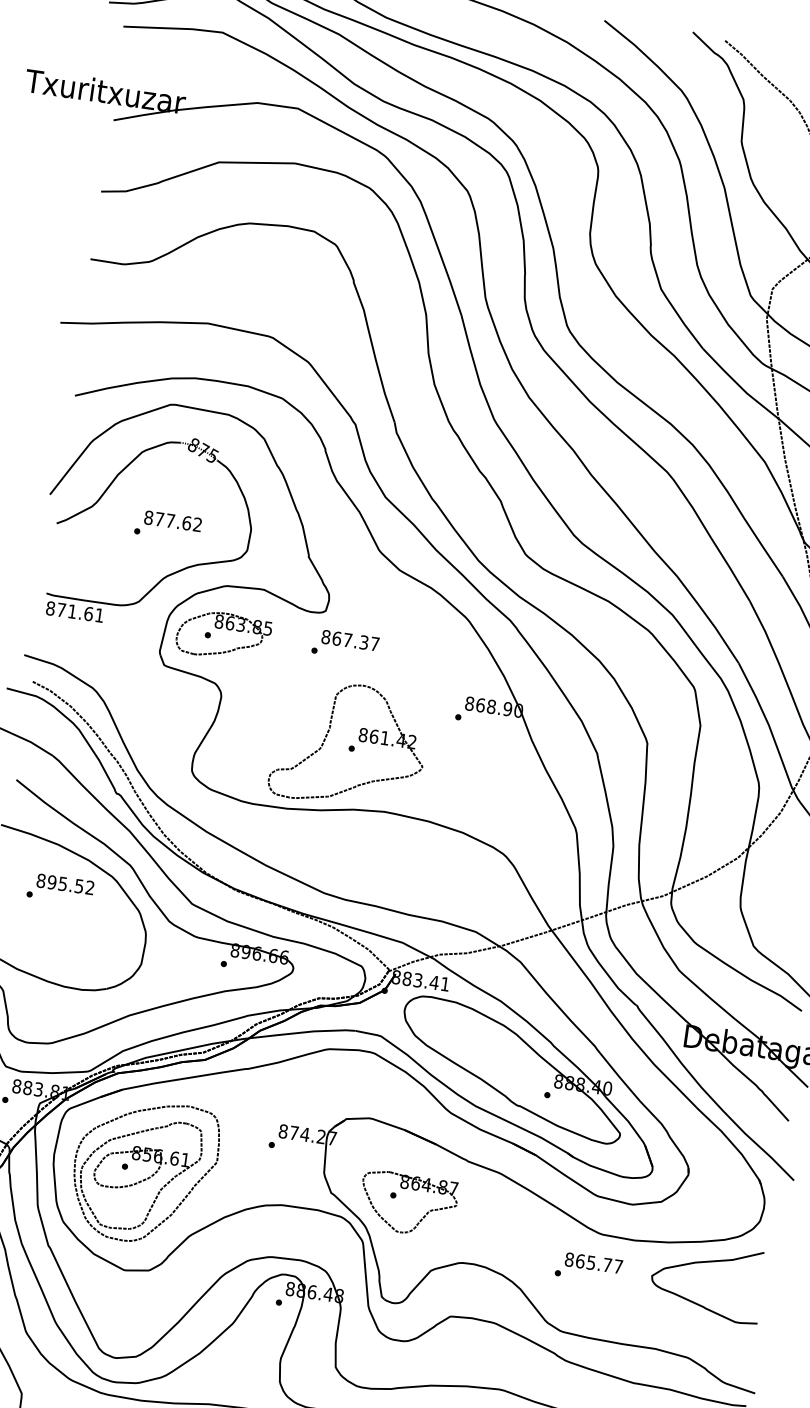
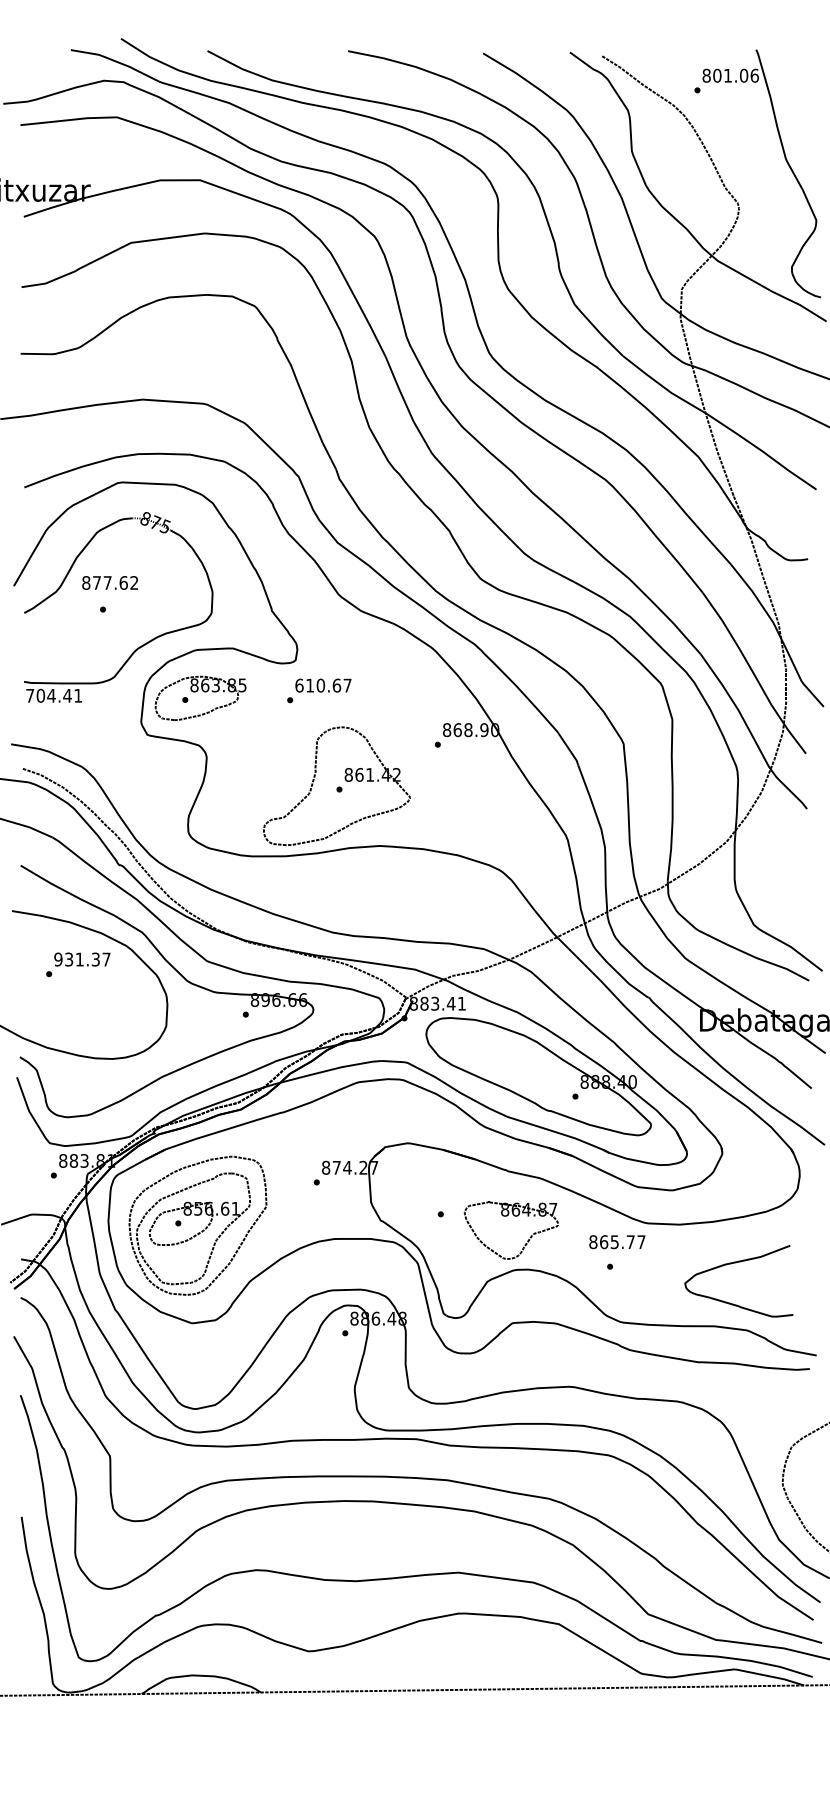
text: (172, 520) -> (109, 582), moved
text: (69, 610) -> (48, 695), 871.61 -> 704.41
text: (345, 639) -> (318, 685), 867.37 -> 610.67
text: (65, 884) -> (82, 959), 895.52 -> 931.37
part: (406, 1189) -> (507, 1216), moved
text: (593, 1263) -> (617, 1242), moved
curve: (707, 1263) -> (736, 1263), moved

